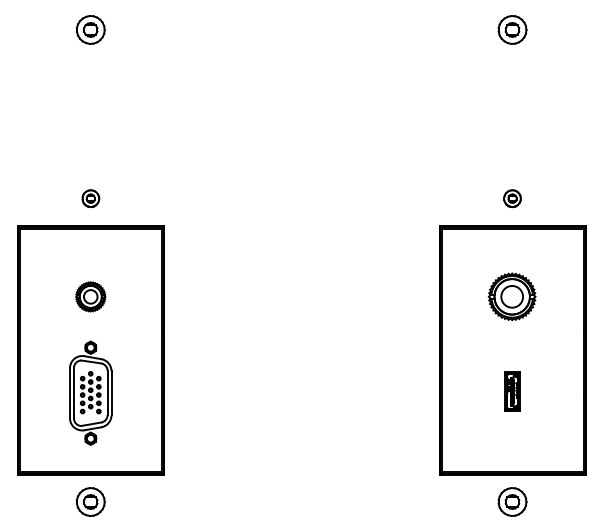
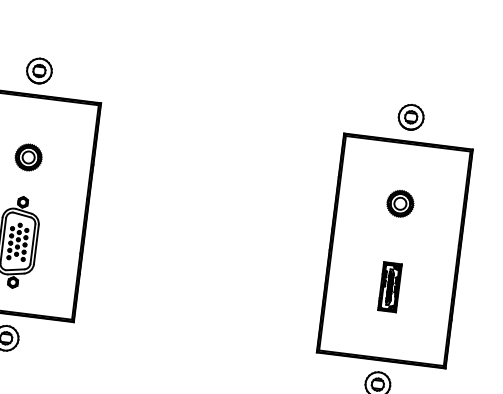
part: (90, 198) -> (39, 70), size x1.67
part: (512, 198) -> (411, 117), size x1.67
part: (512, 296) -> (400, 203), size x0.62
part: (512, 391) -> (390, 287), size x1.43

